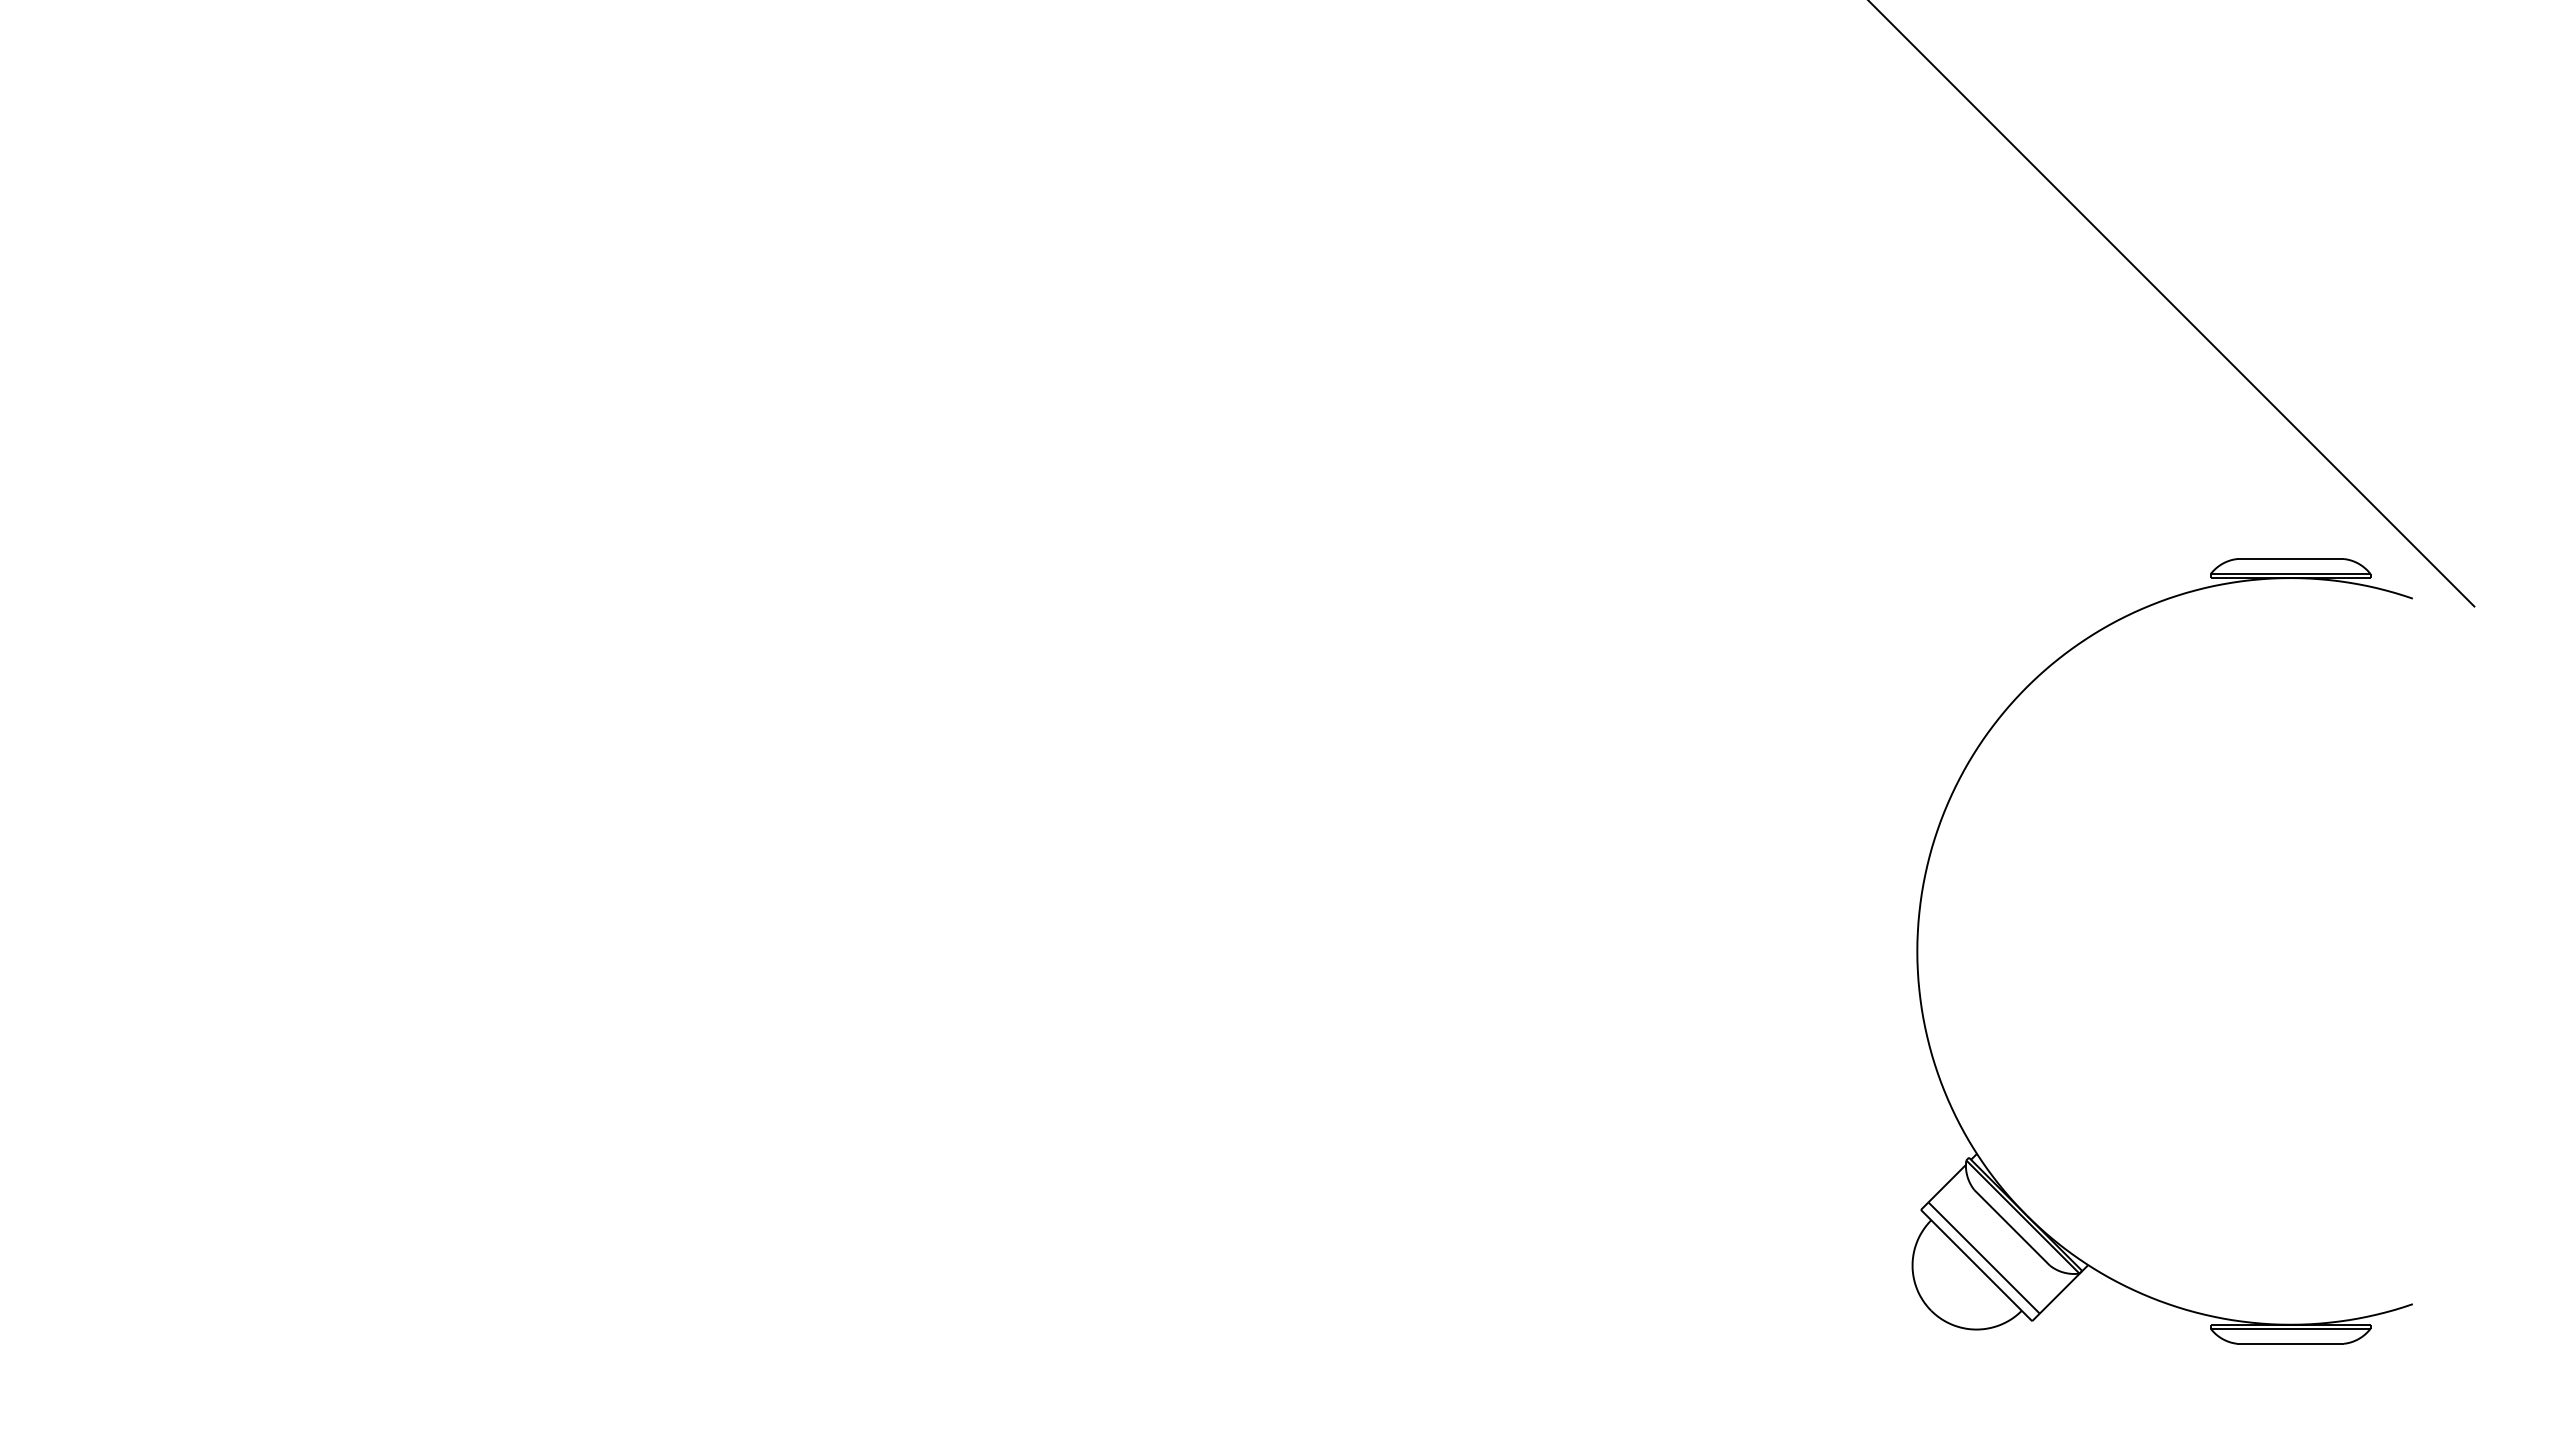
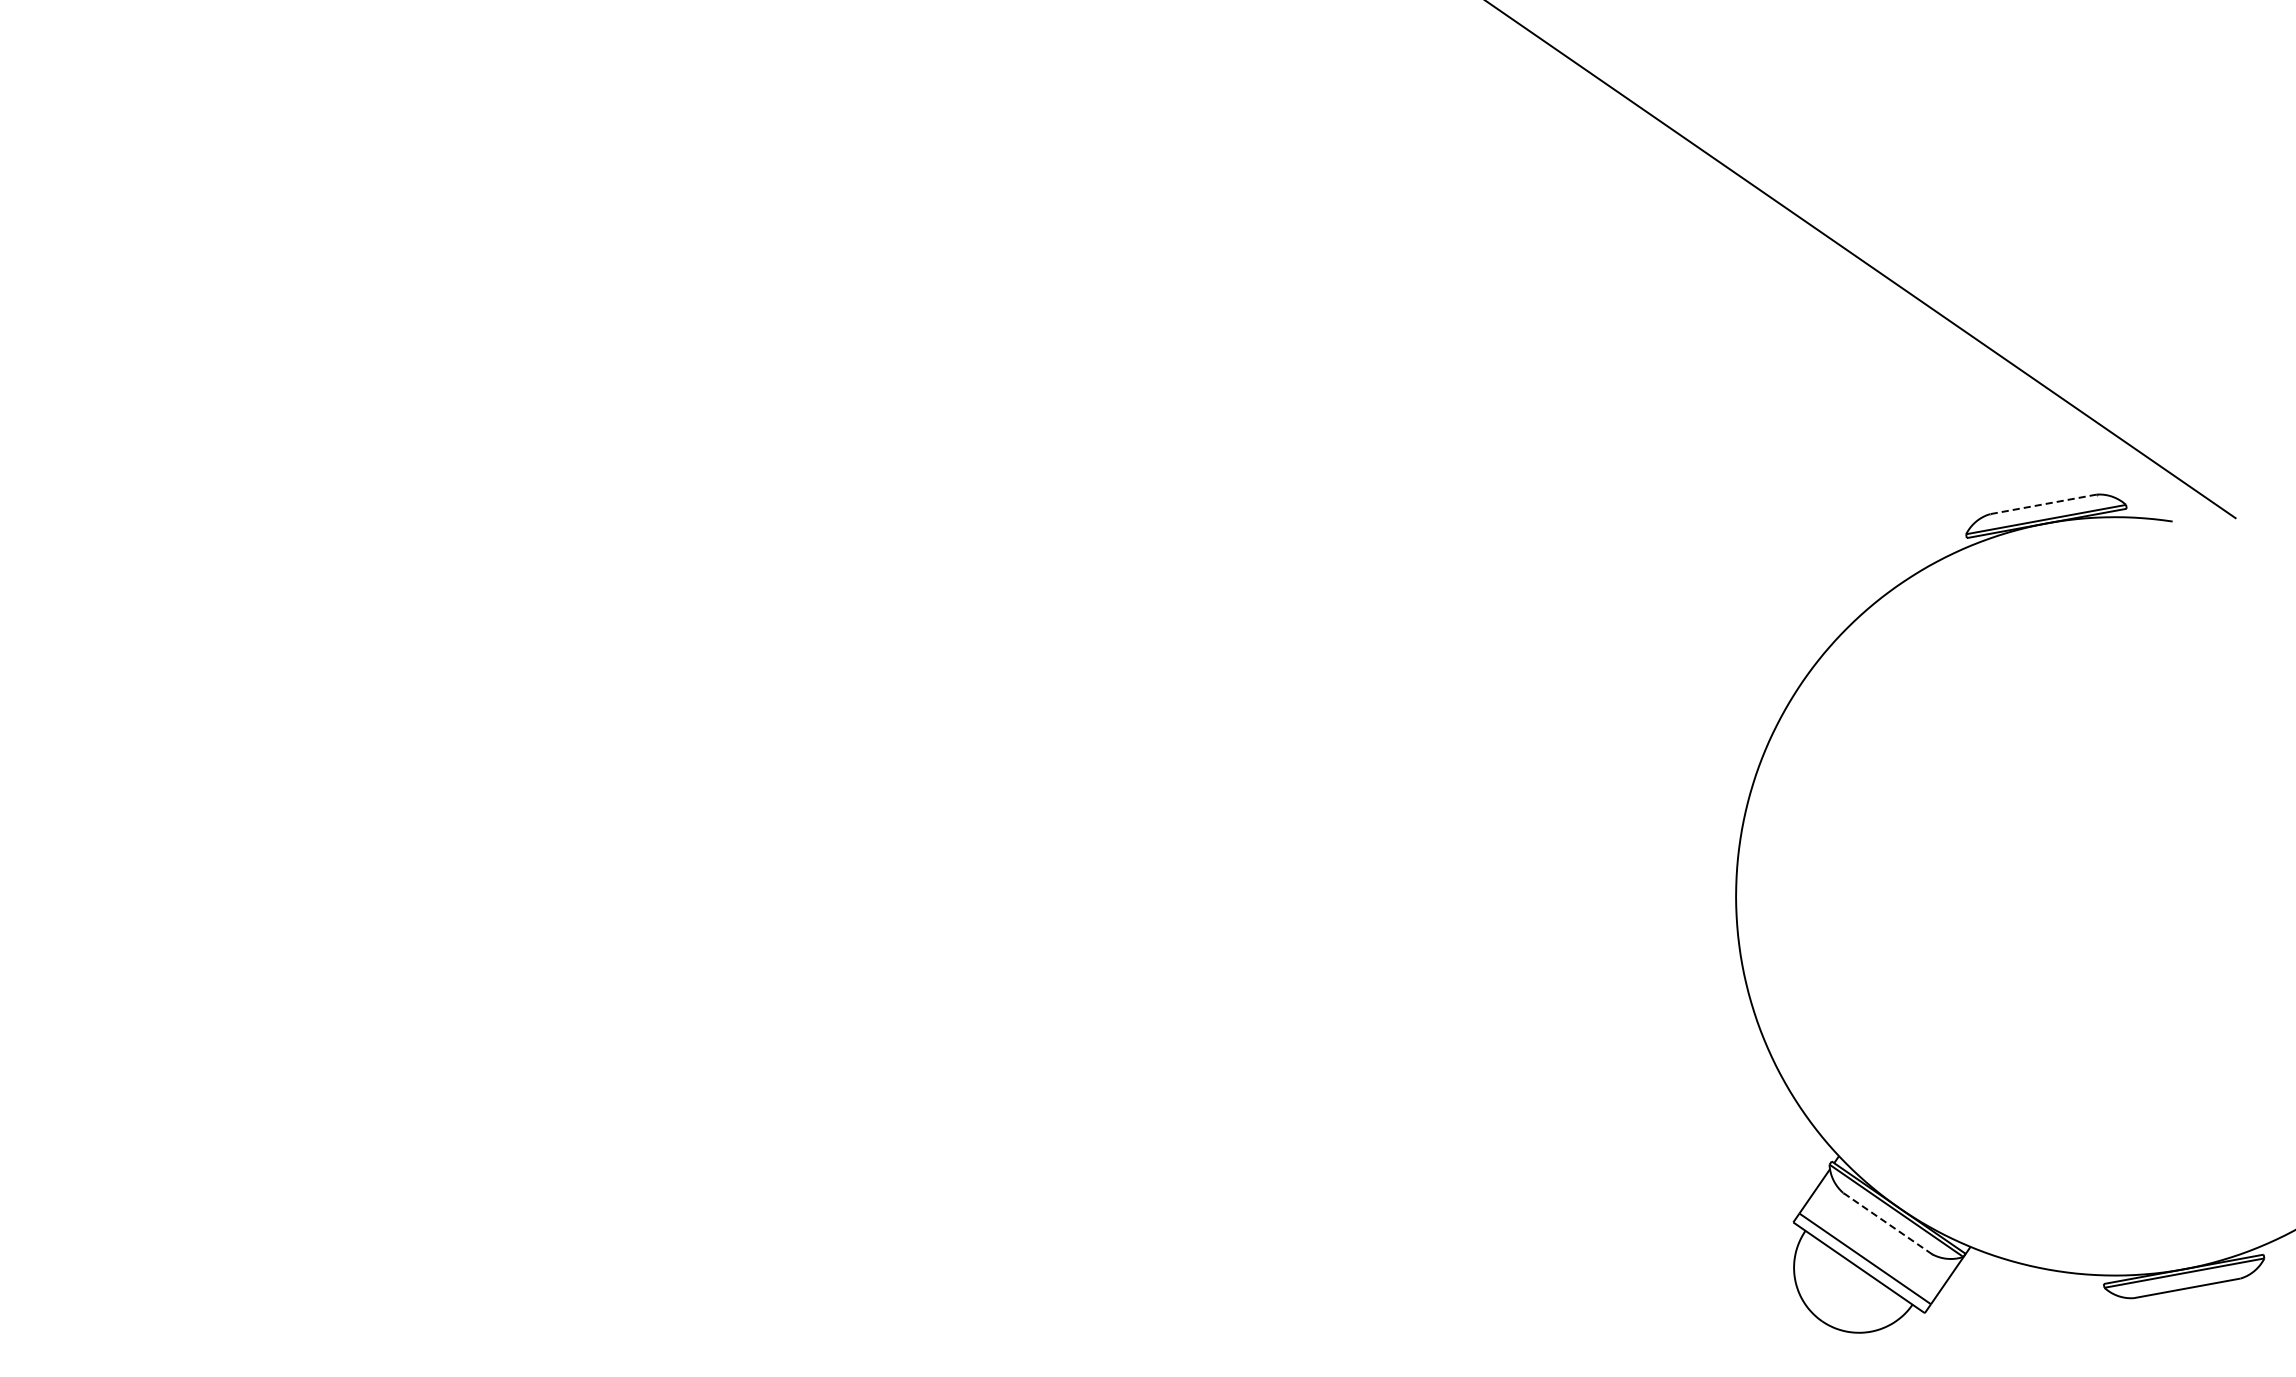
line: (2290, 559) -> (2043, 504), solid -> dashed
line: (2011, 1227) -> (1886, 1223), solid -> dashed

